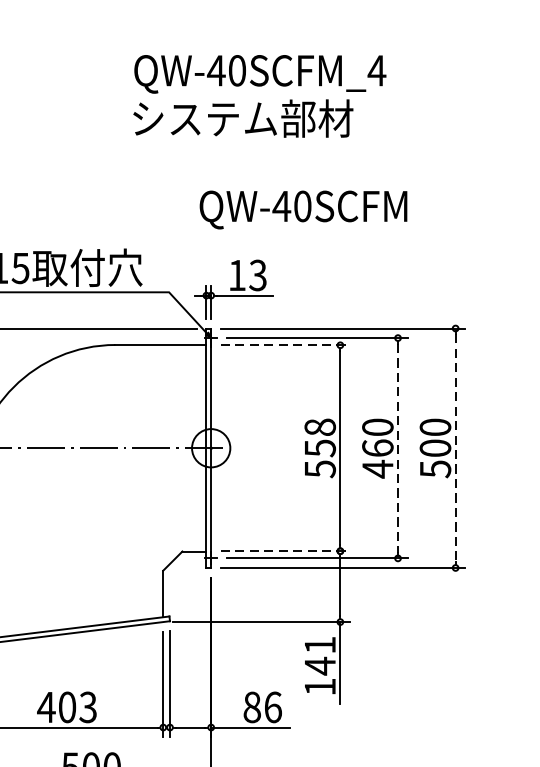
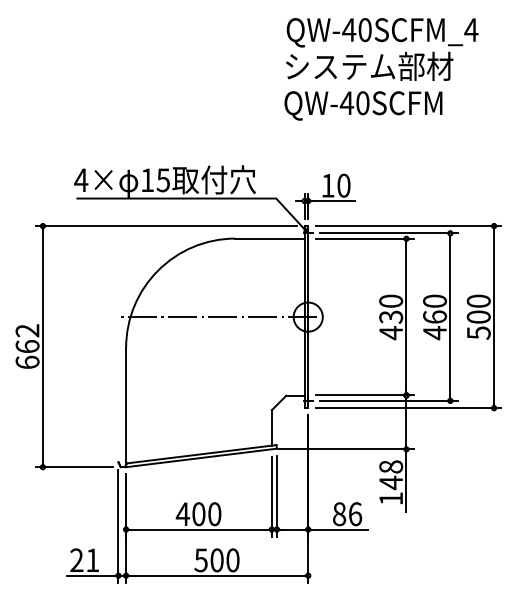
text: (260, 96) -> (382, 49), moved
text: (303, 209) -> (363, 105), moved
text: (257, 275) -> (343, 185), 13 -> 10
line: (286, 344) -> (365, 238), dashed -> solid
text: (320, 448) -> (391, 317), 558 -> 430
line: (398, 448) -> (450, 317), dashed -> solid
line: (456, 448) -> (494, 317), dashed -> solid
line: (286, 551) -> (365, 395), dashed -> solid
text: (320, 644) -> (391, 466), 141 -> 148
text: (87, 707) -> (214, 514), 403 -> 400

